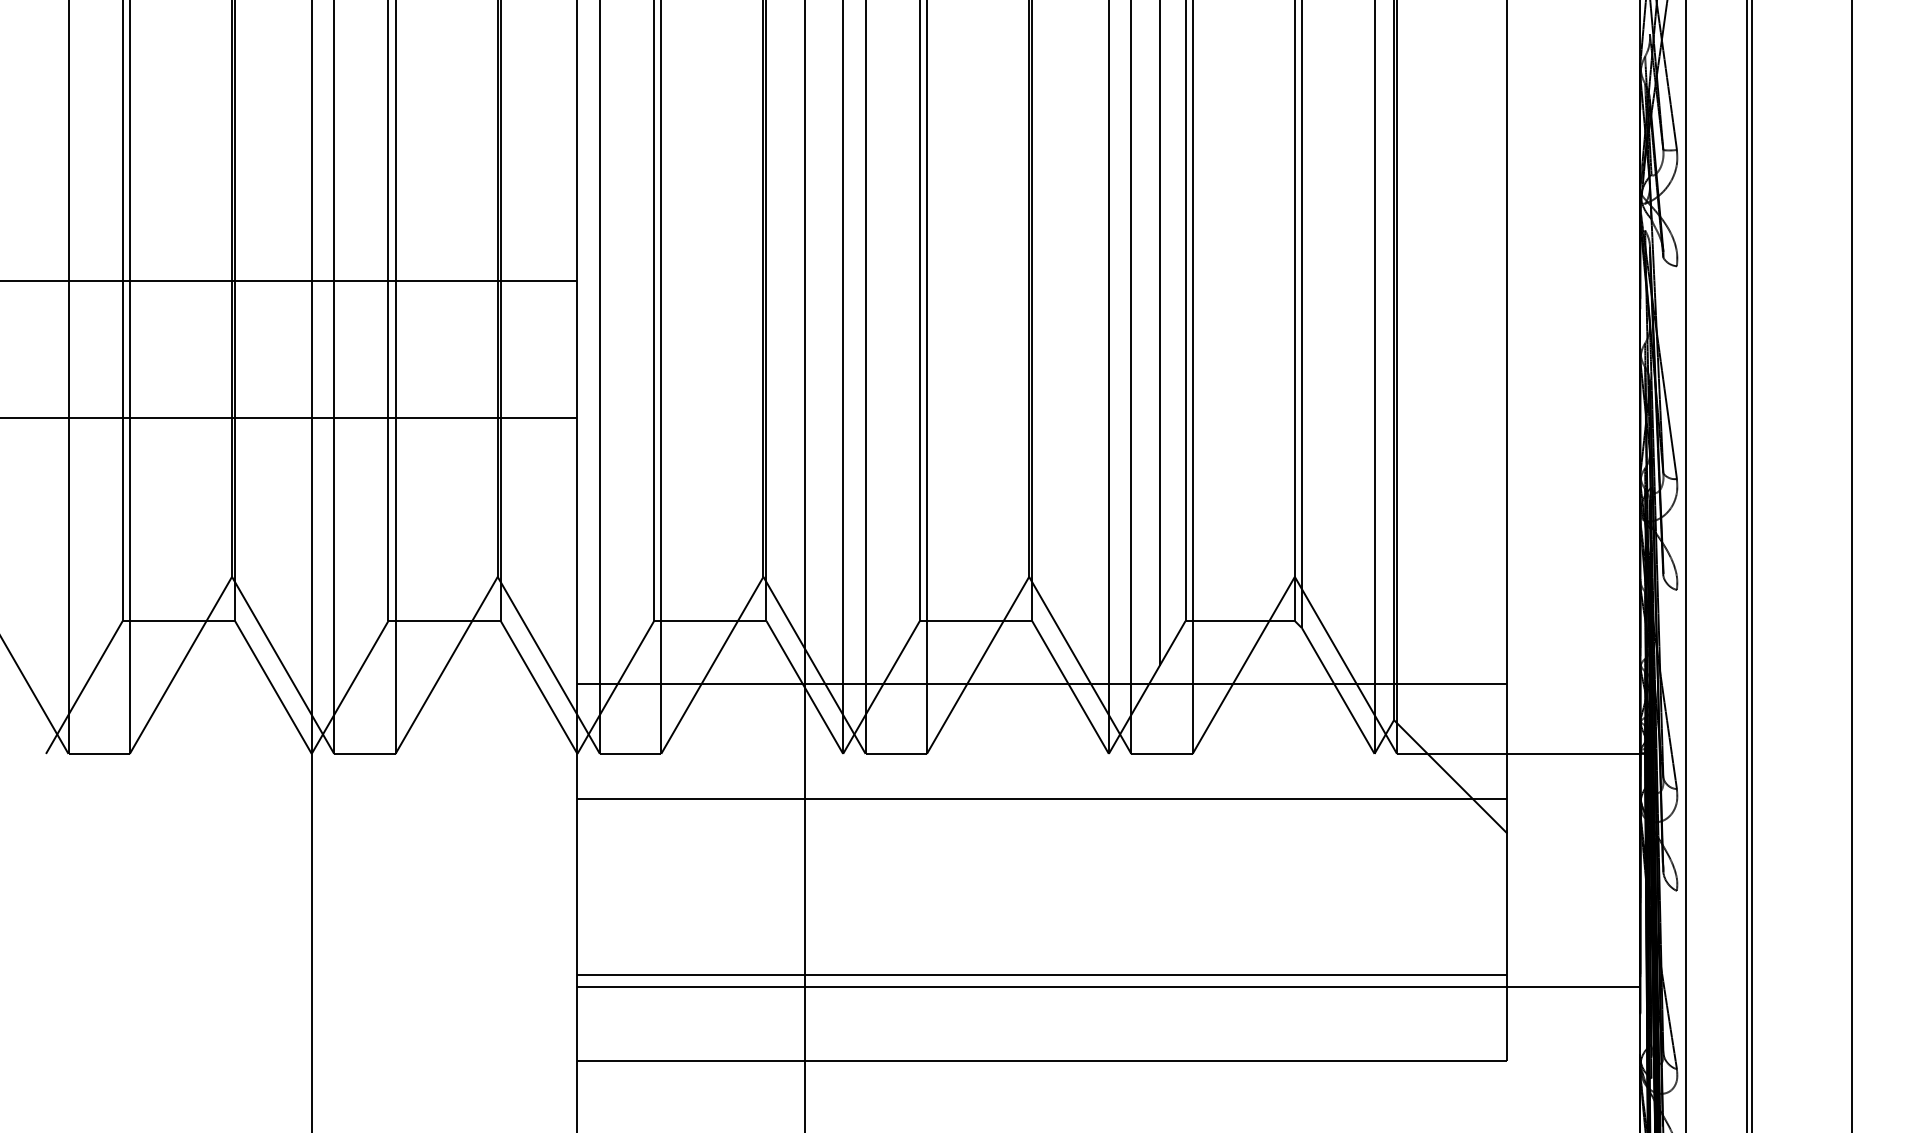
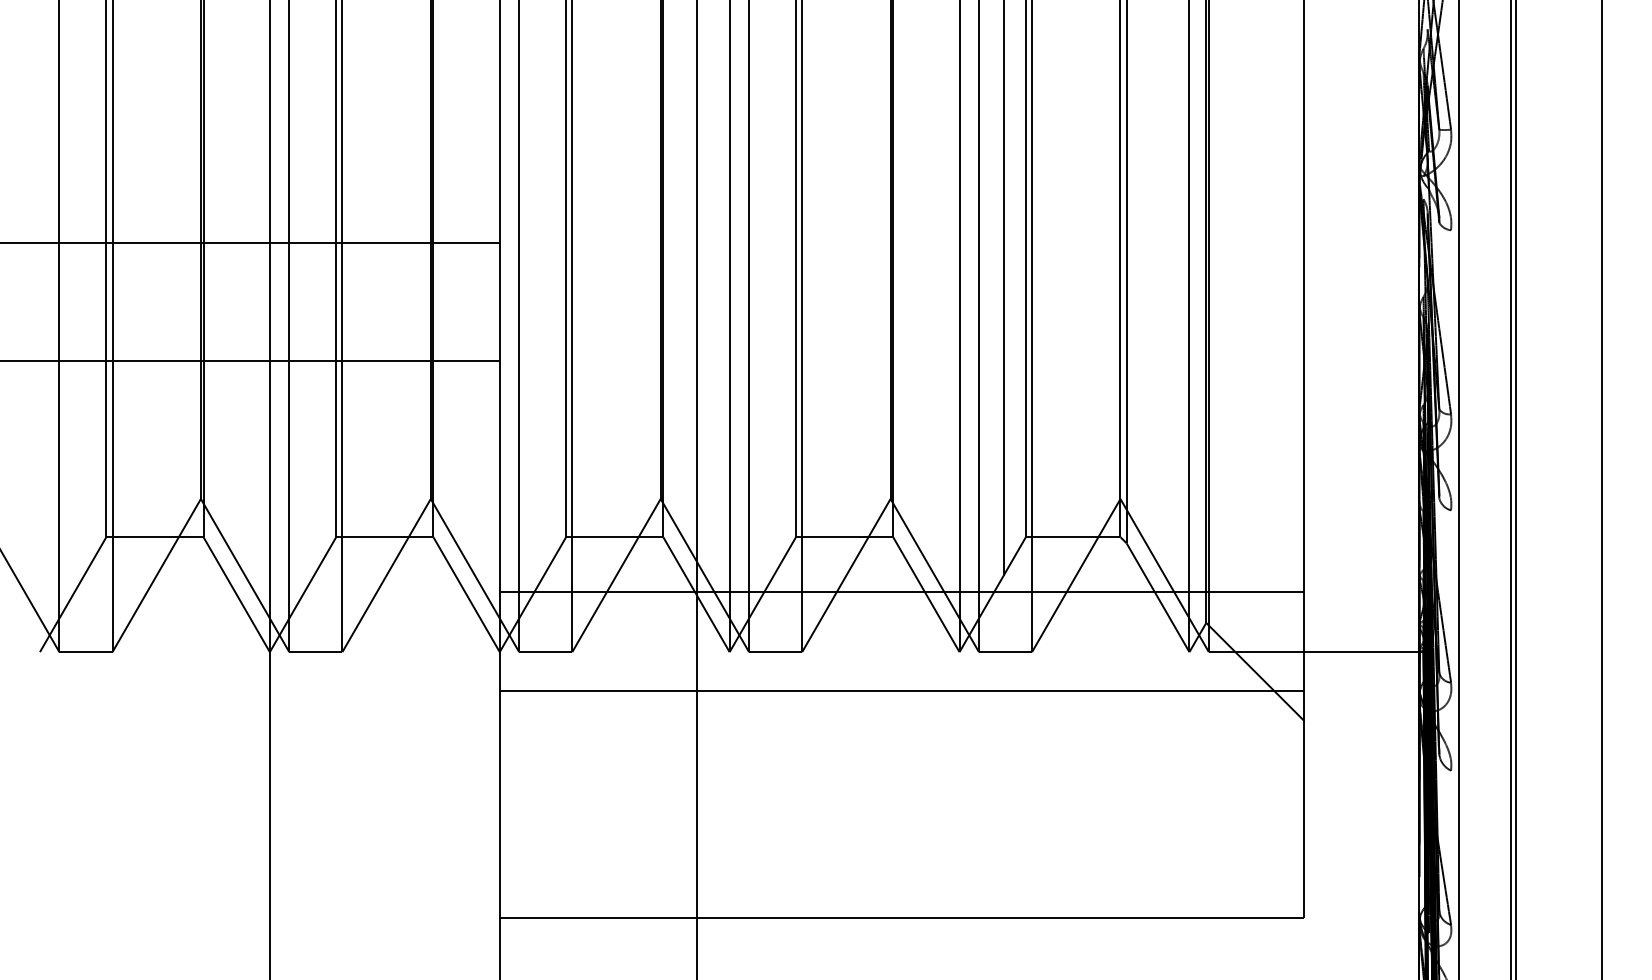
line: (1042, 975) -> (902, 843), removed
line: (1108, 986) -> (959, 853), removed

